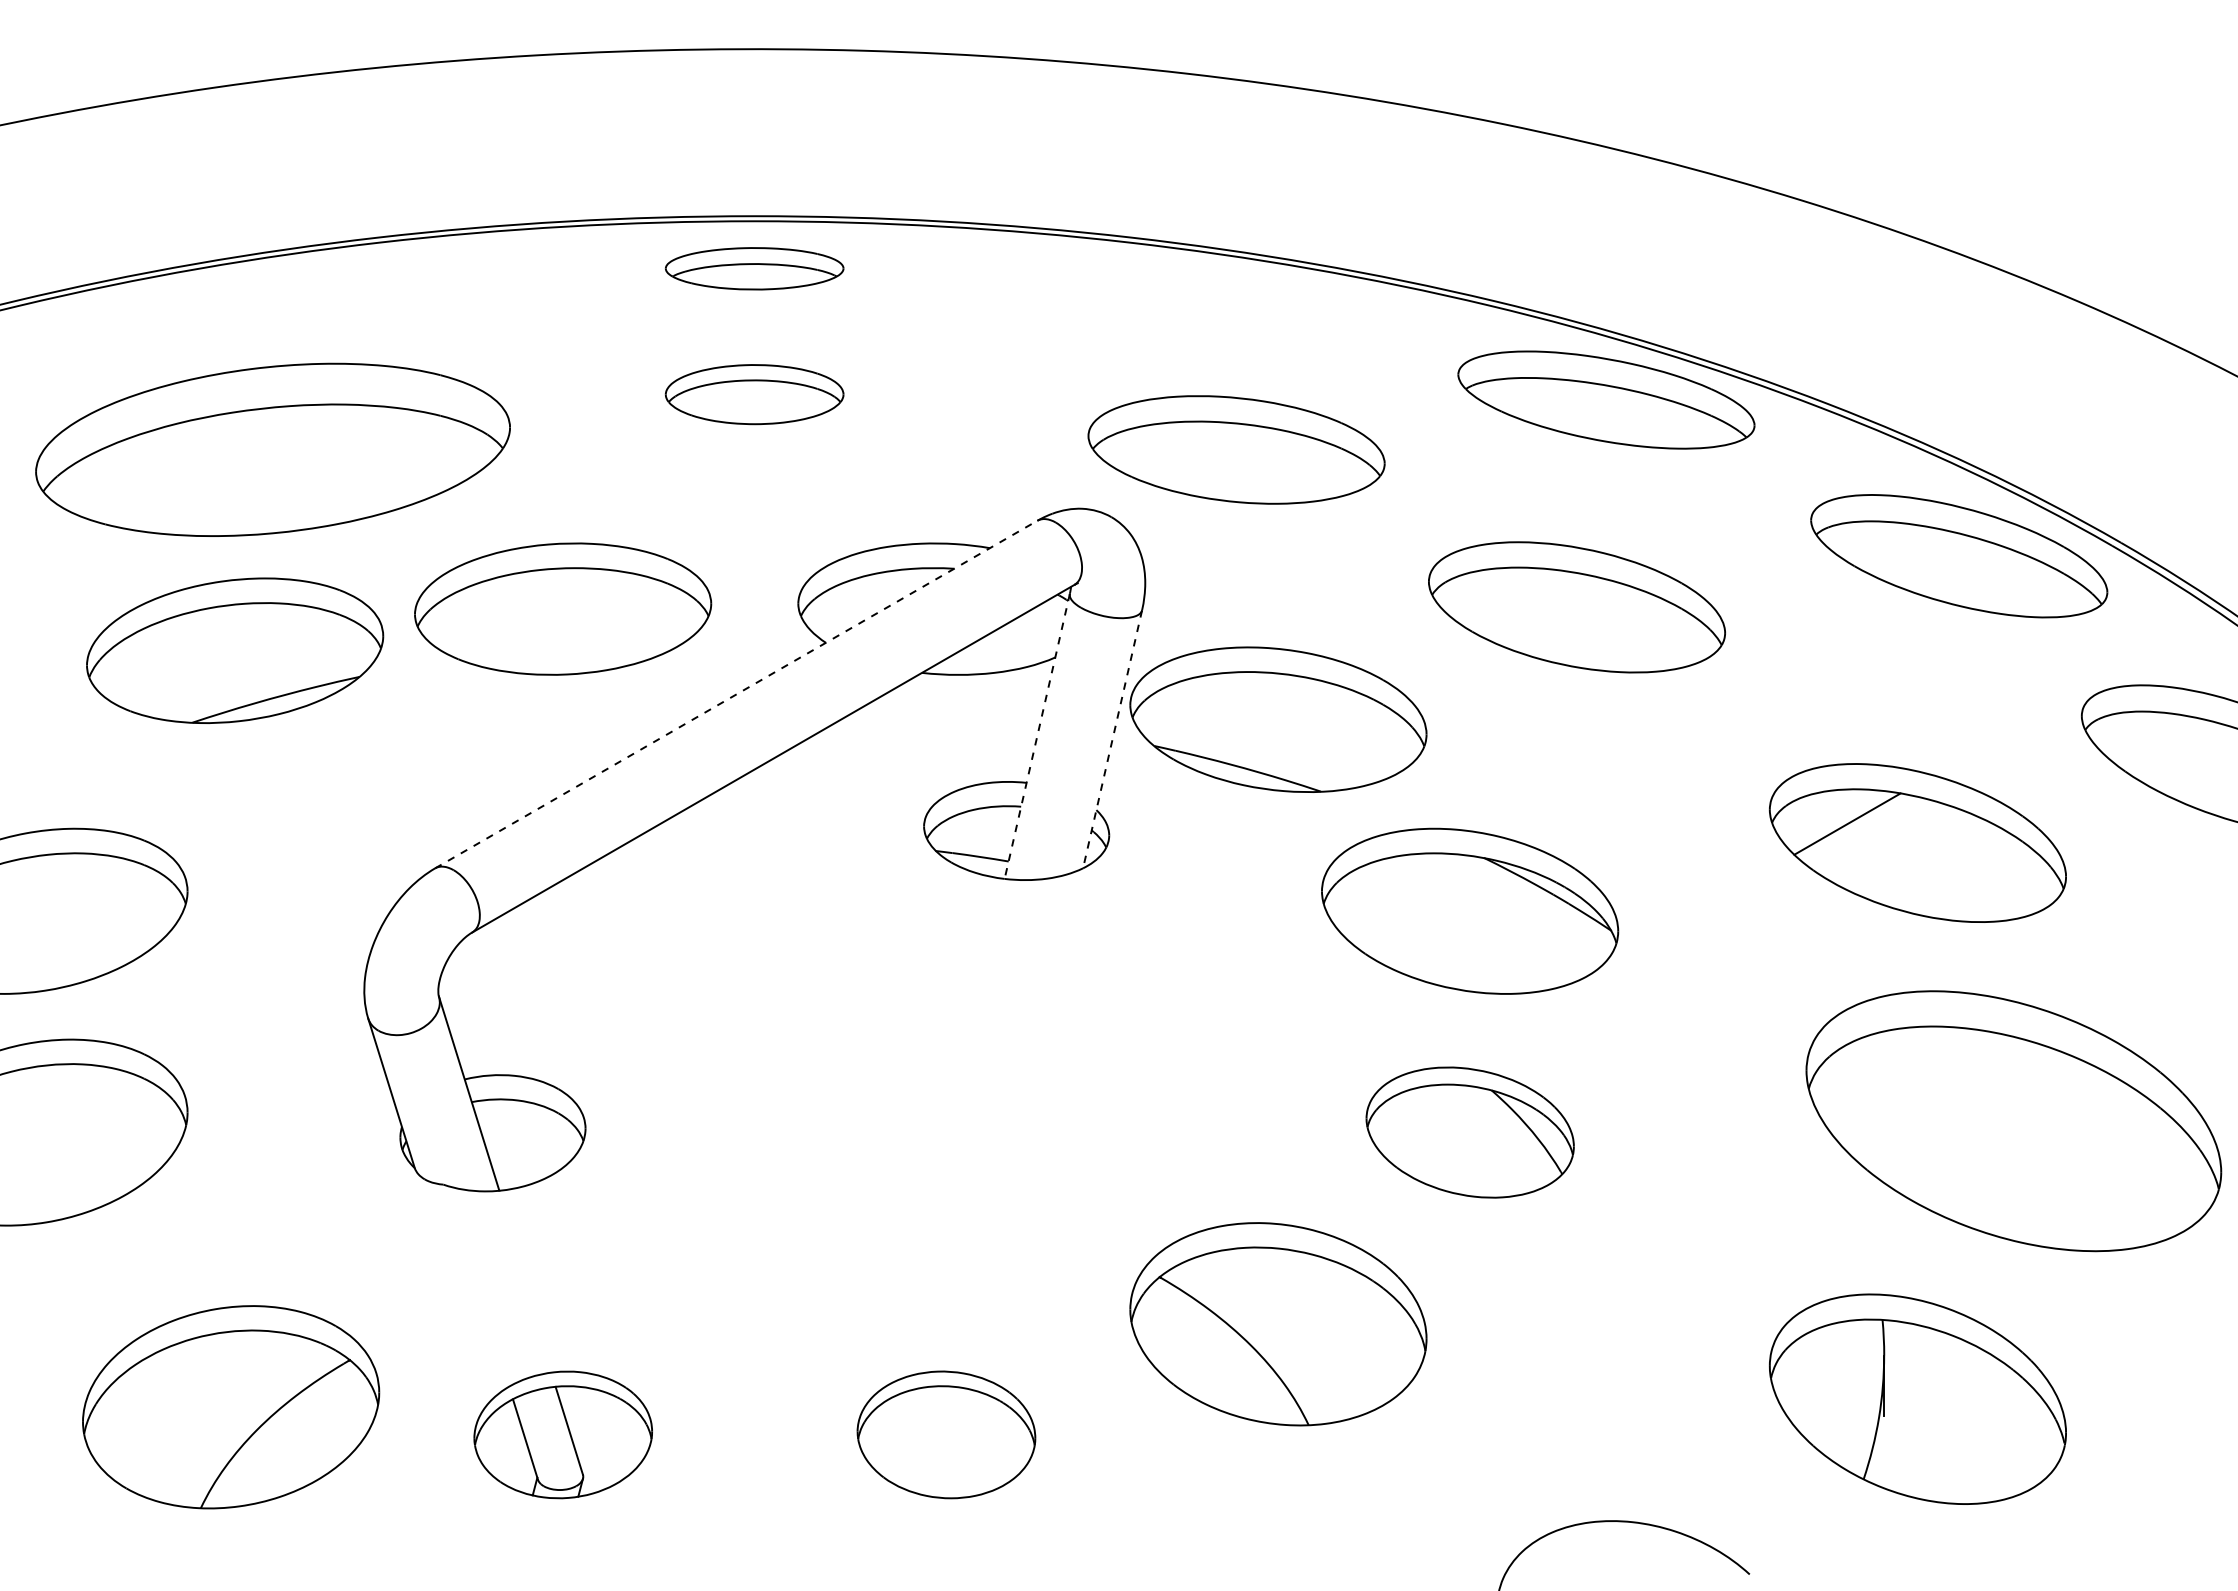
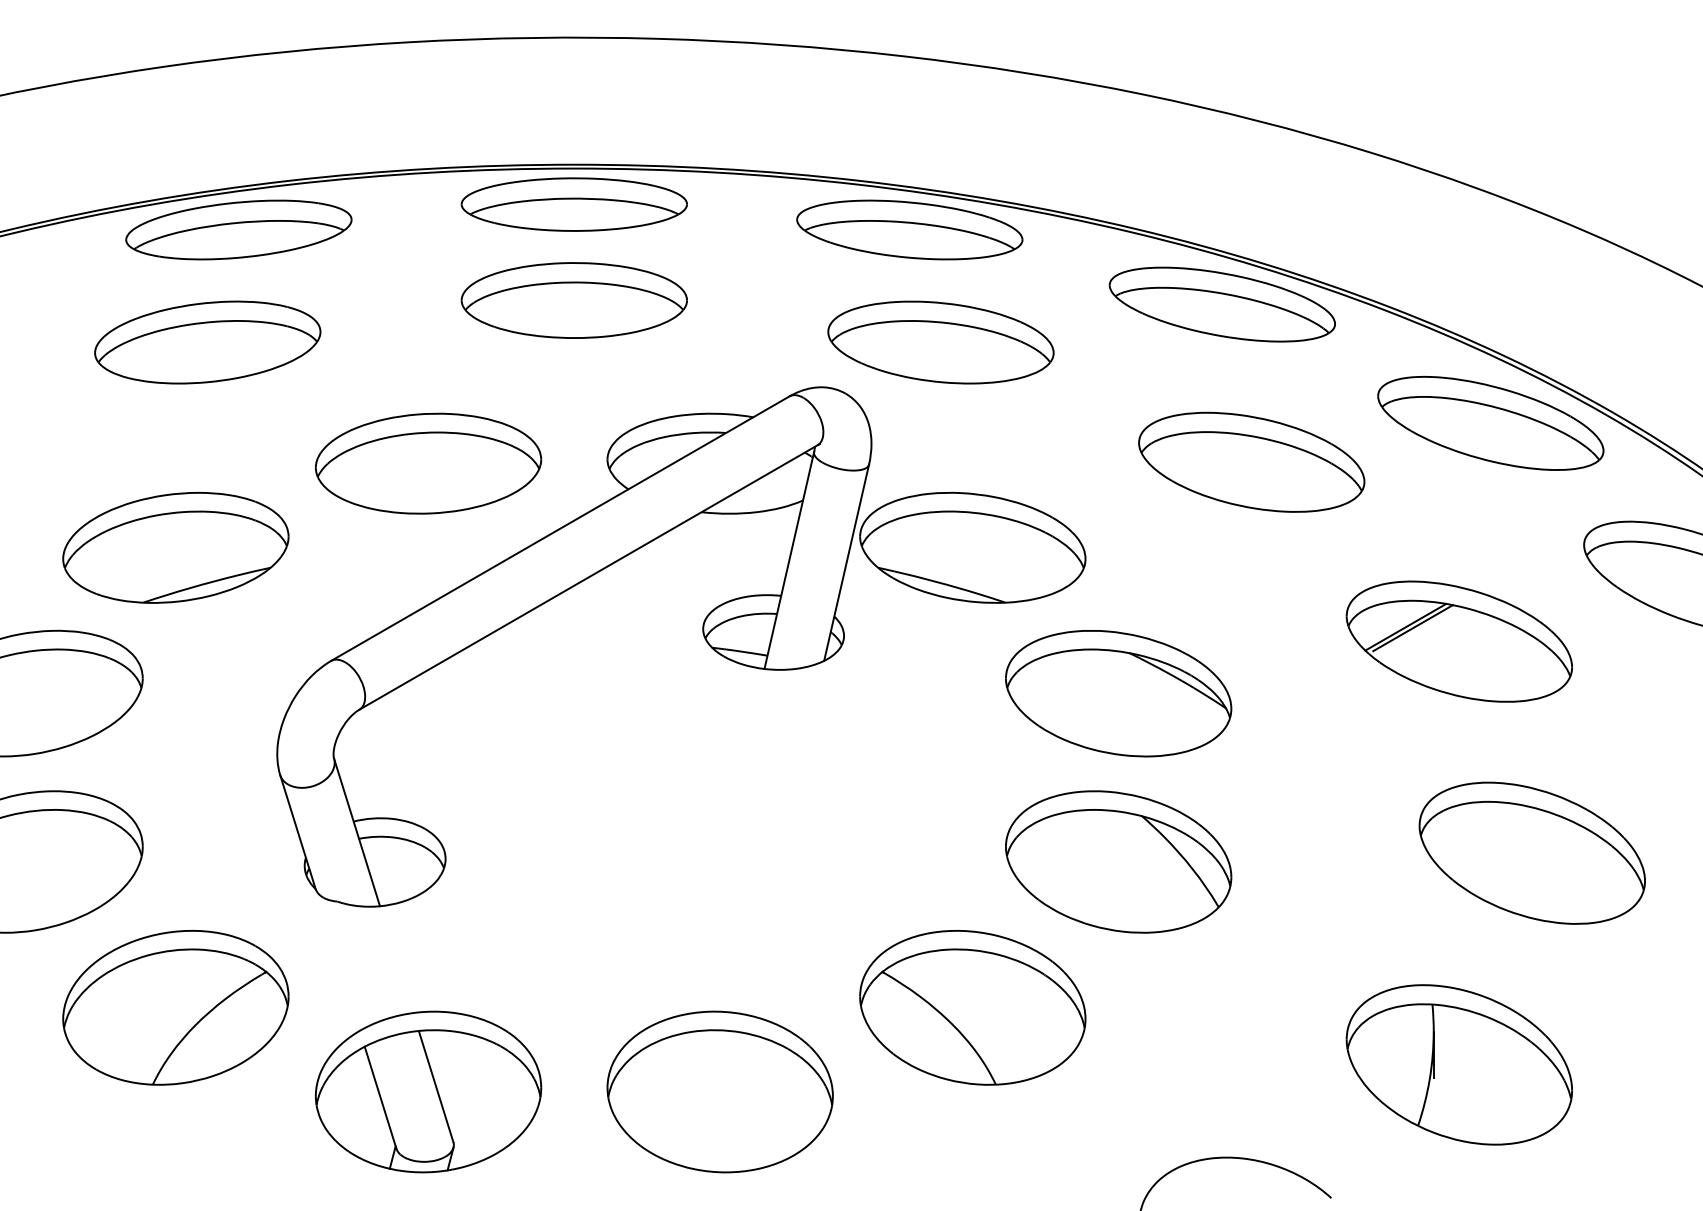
part: (754, 268) -> (574, 204), size x1.67
part: (313, 301) -> (238, 229), added
part: (1195, 301) -> (909, 229), added
part: (754, 394) -> (574, 300), size x1.67
part: (272, 449) -> (207, 342), size x0.62
part: (1576, 607) -> (1251, 462), moved
part: (235, 650) -> (176, 547), moved
line: (736, 694) -> (560, 528), dashed -> solid
line: (1037, 736) -> (789, 560), dashed -> solid
line: (1112, 739) -> (846, 562), dashed -> solid
line: (1856, 825) -> (1412, 628), added
part: (2013, 1120) -> (1532, 852), size x0.71
part: (1470, 1132) -> (1118, 861), size x1.43
part: (231, 1407) -> (176, 1008), moved
part: (563, 1434) -> (428, 1091), size x1.67
part: (946, 1434) -> (720, 1091), size x1.67

